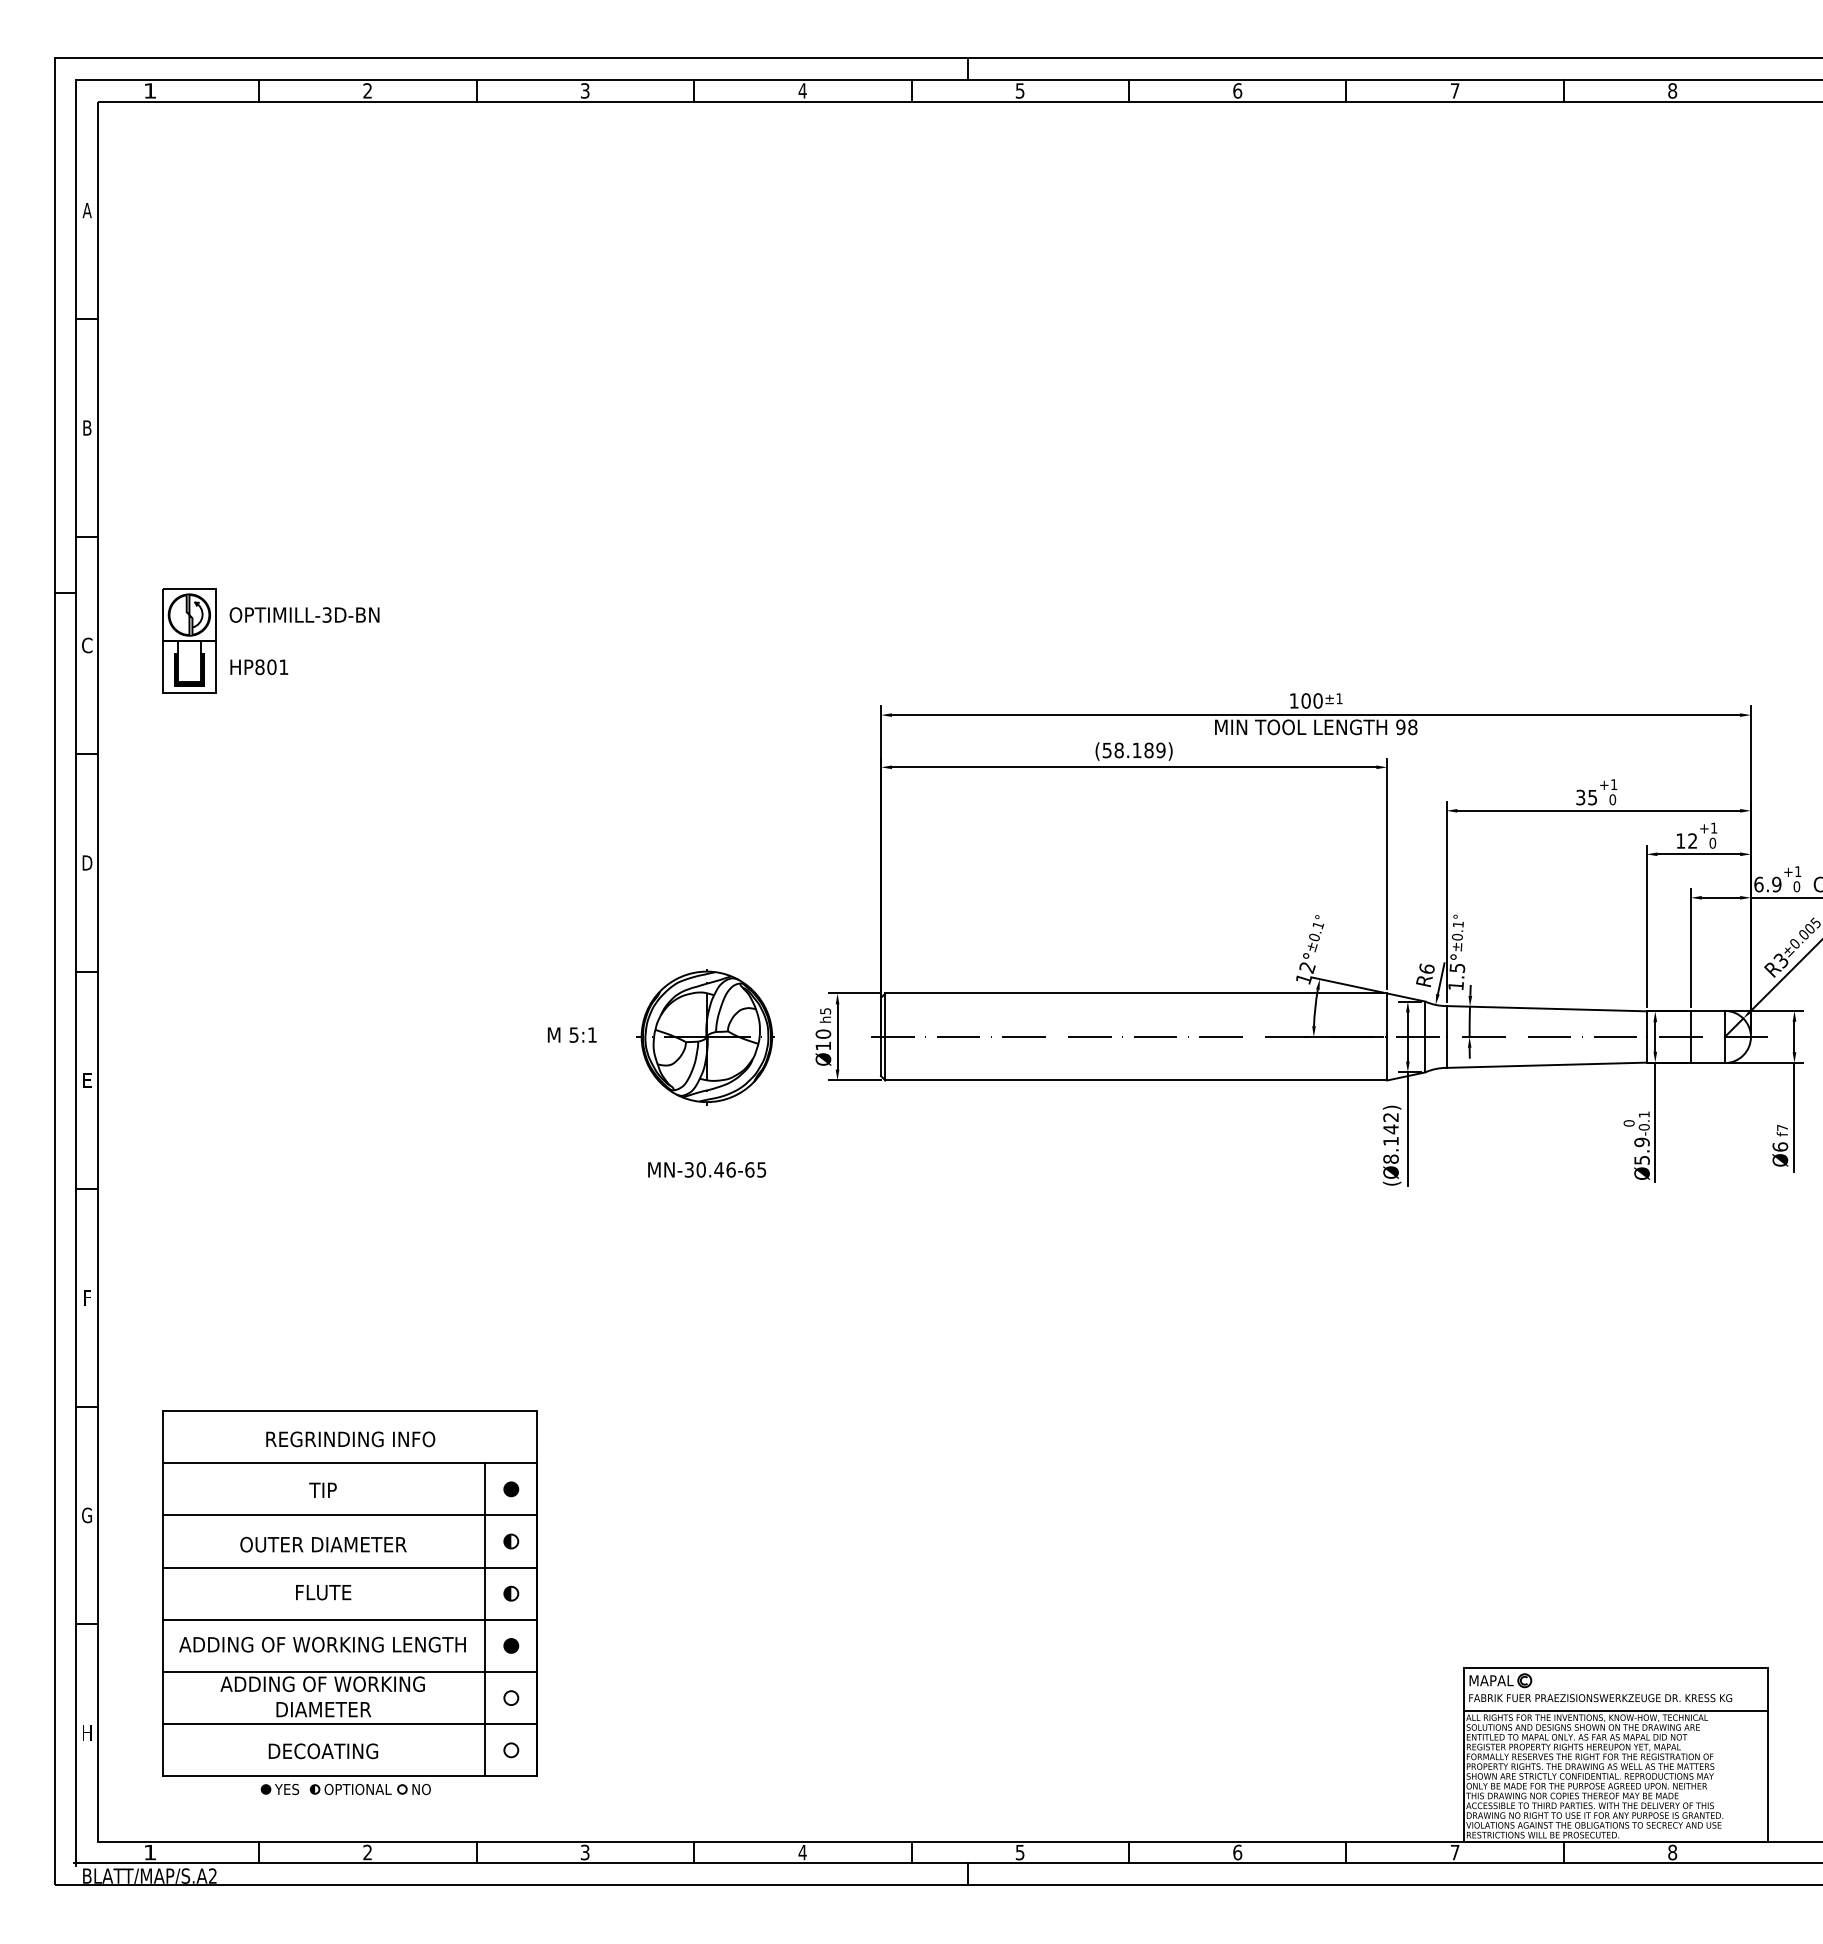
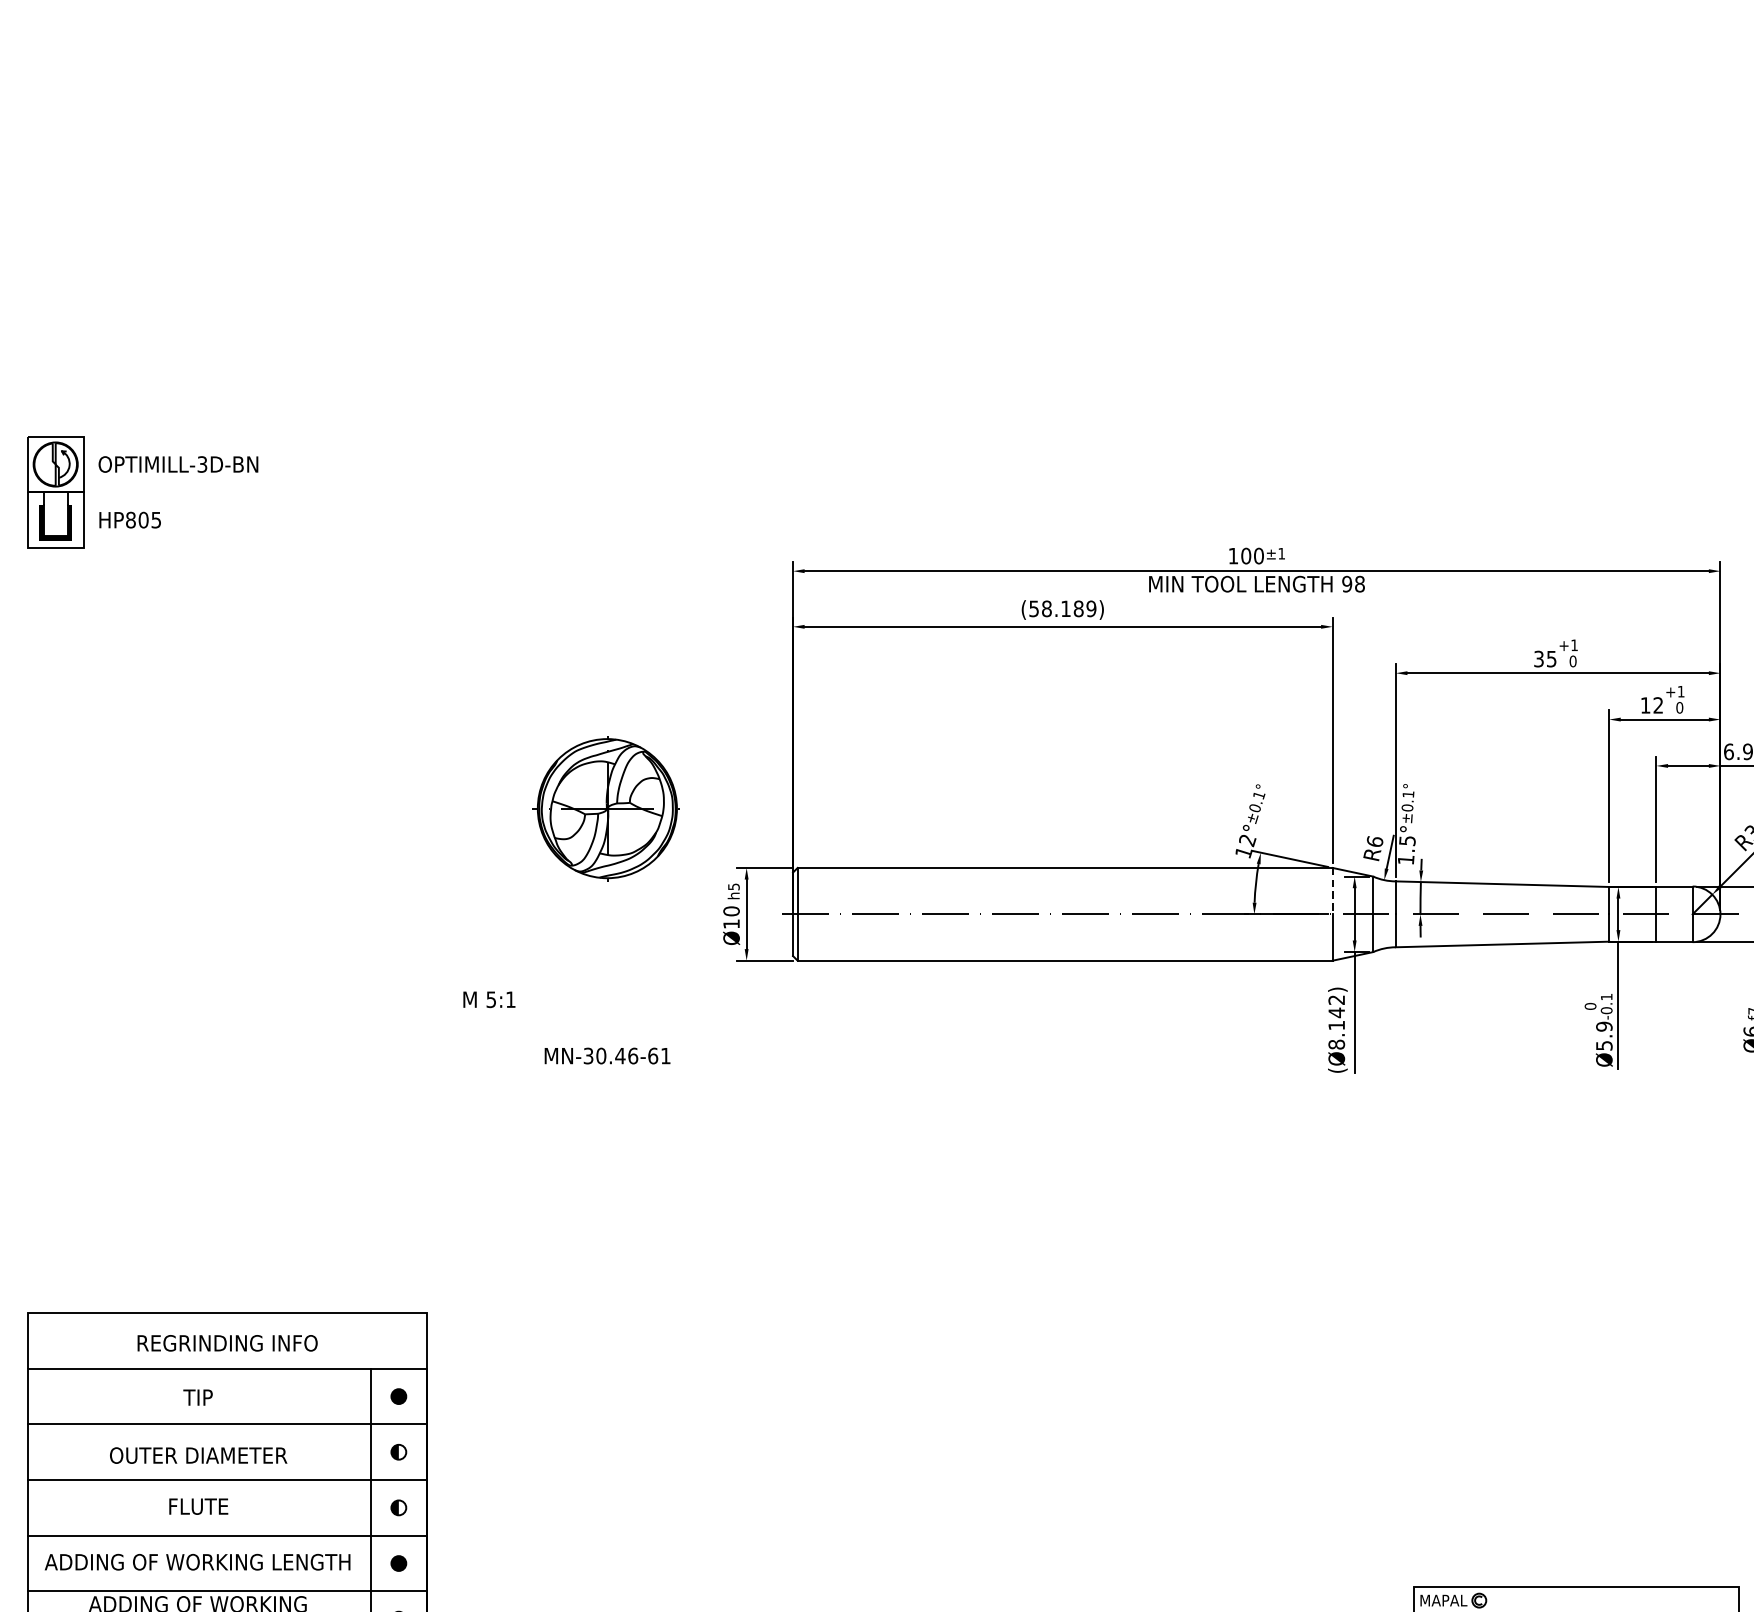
text: (283, 667) -> (155, 520), HP801 -> HP805
line: (1387, 1015) -> (1332, 891), solid -> dashed
text: (571, 1034) -> (488, 999), moved
part: (705, 1037) -> (605, 809), moved
text: (761, 1169) -> (665, 1055), MN-30.46-65 -> MN-30.46-61

